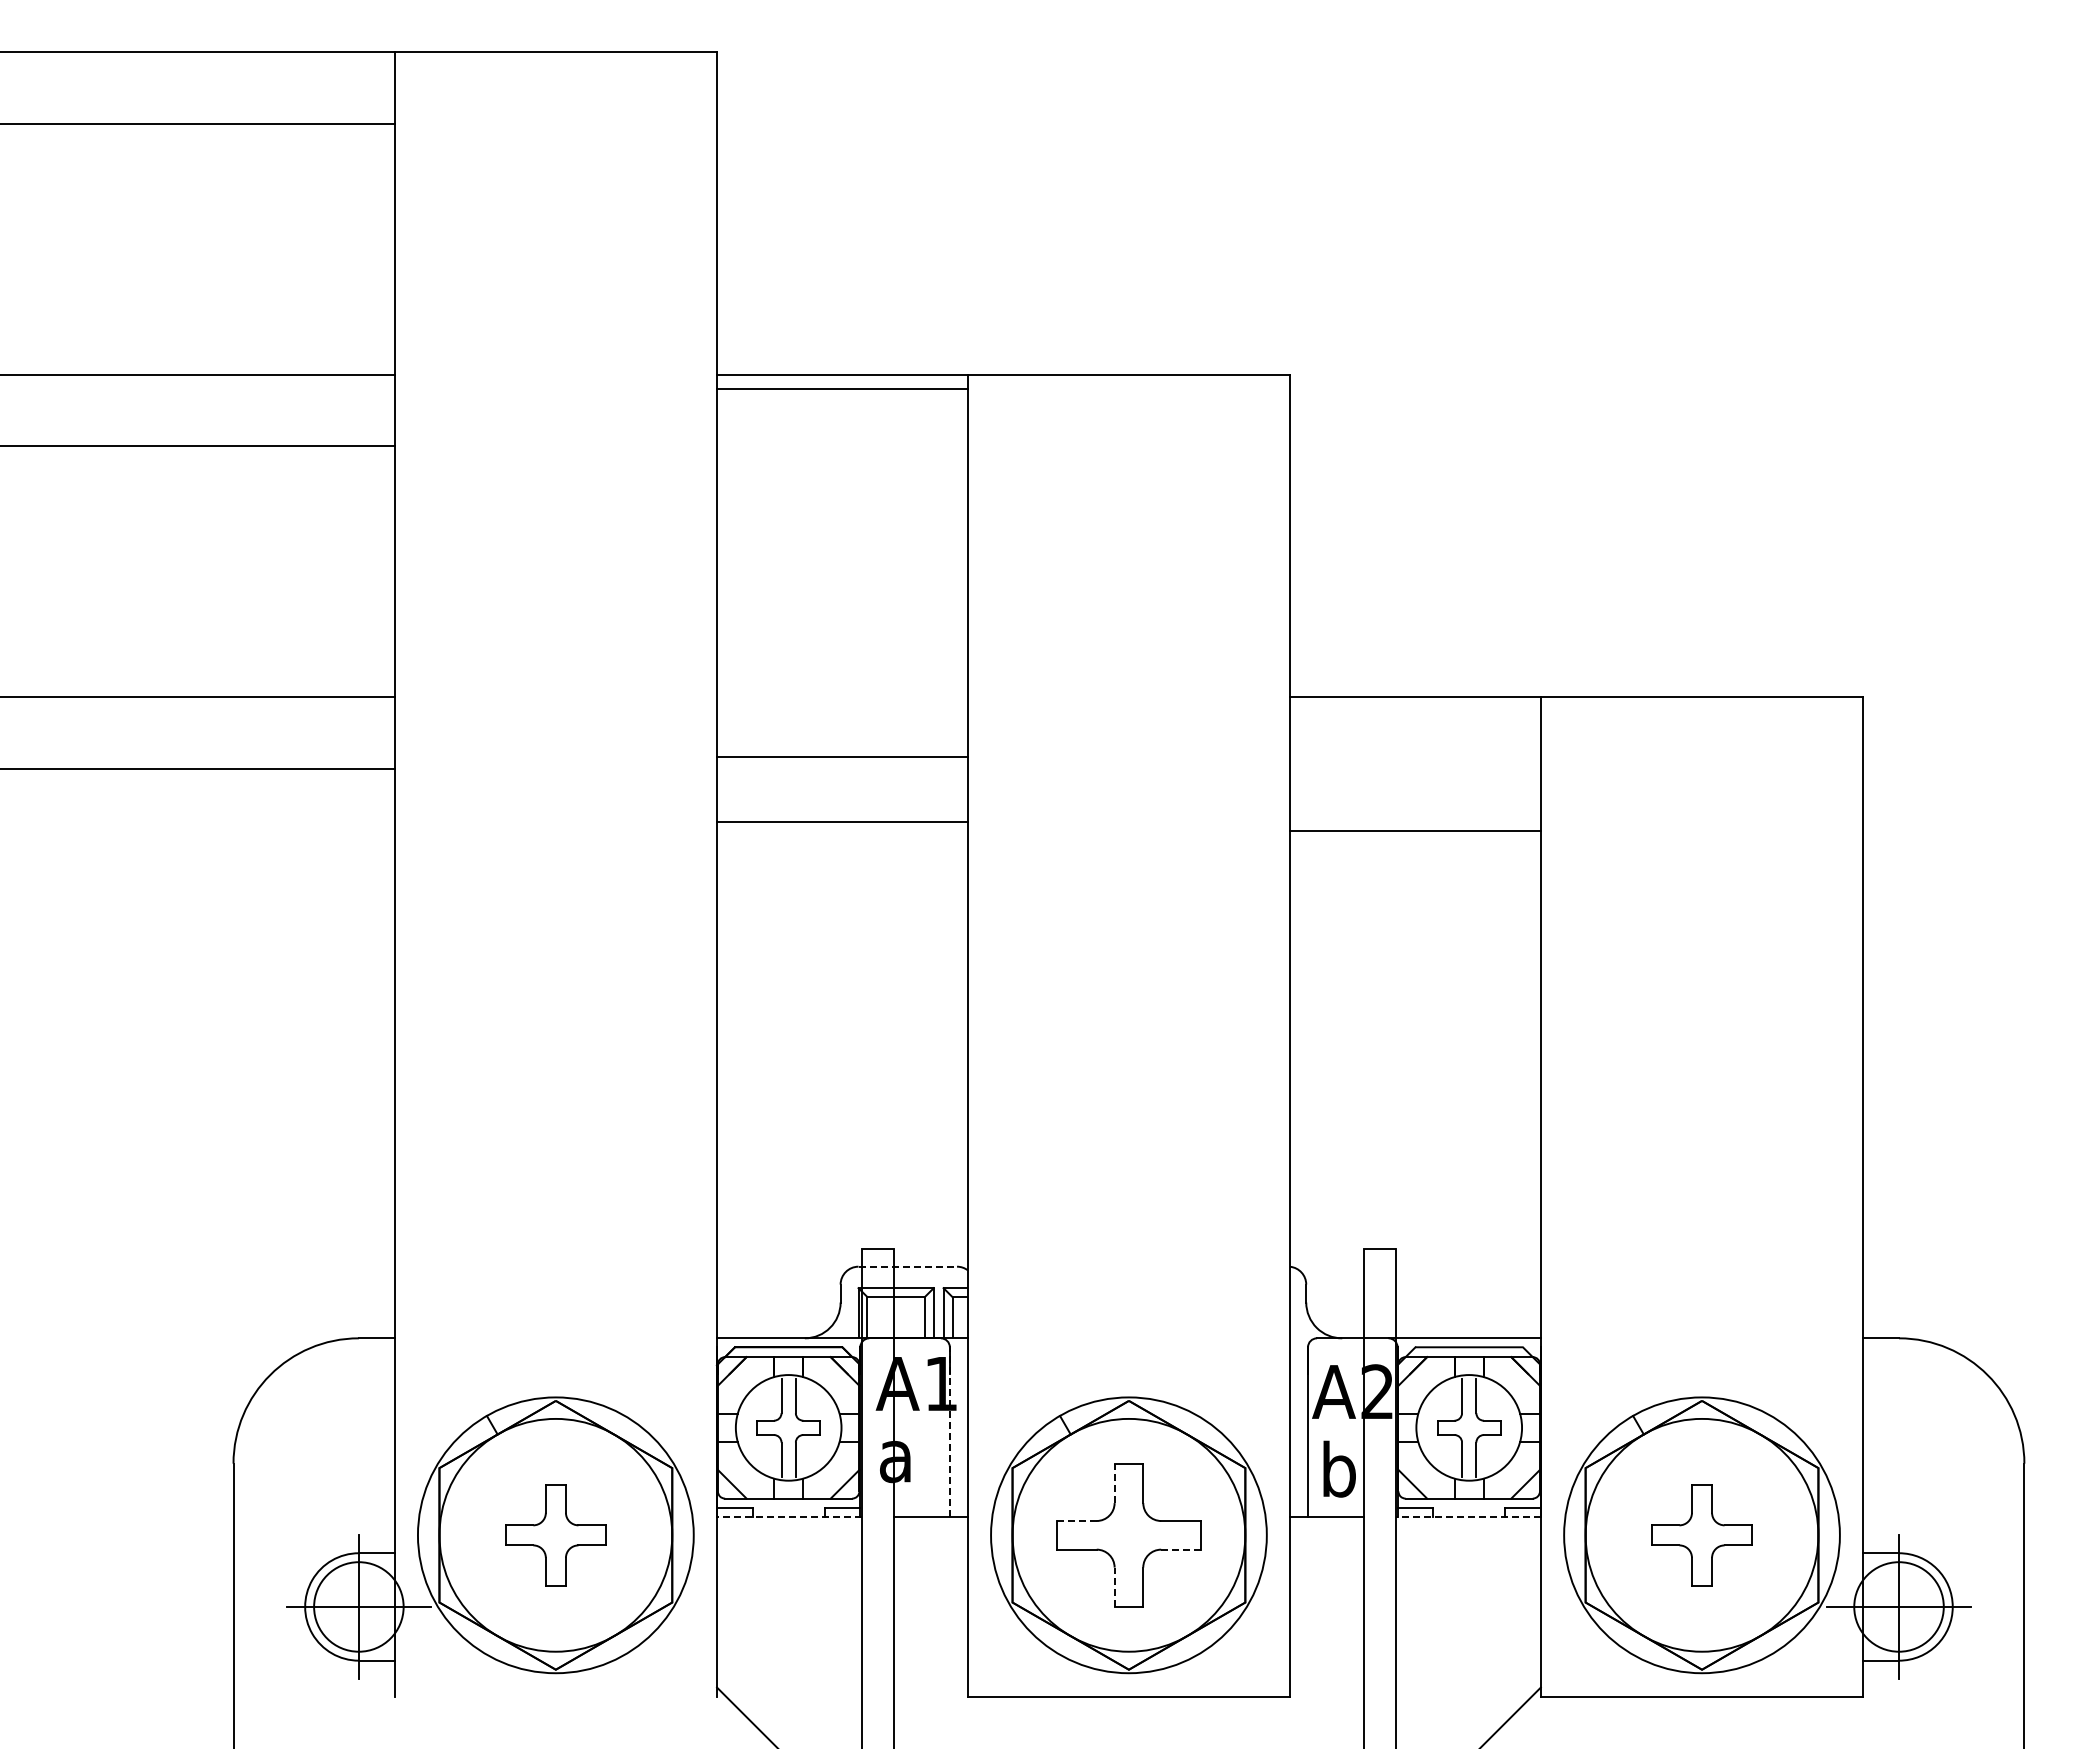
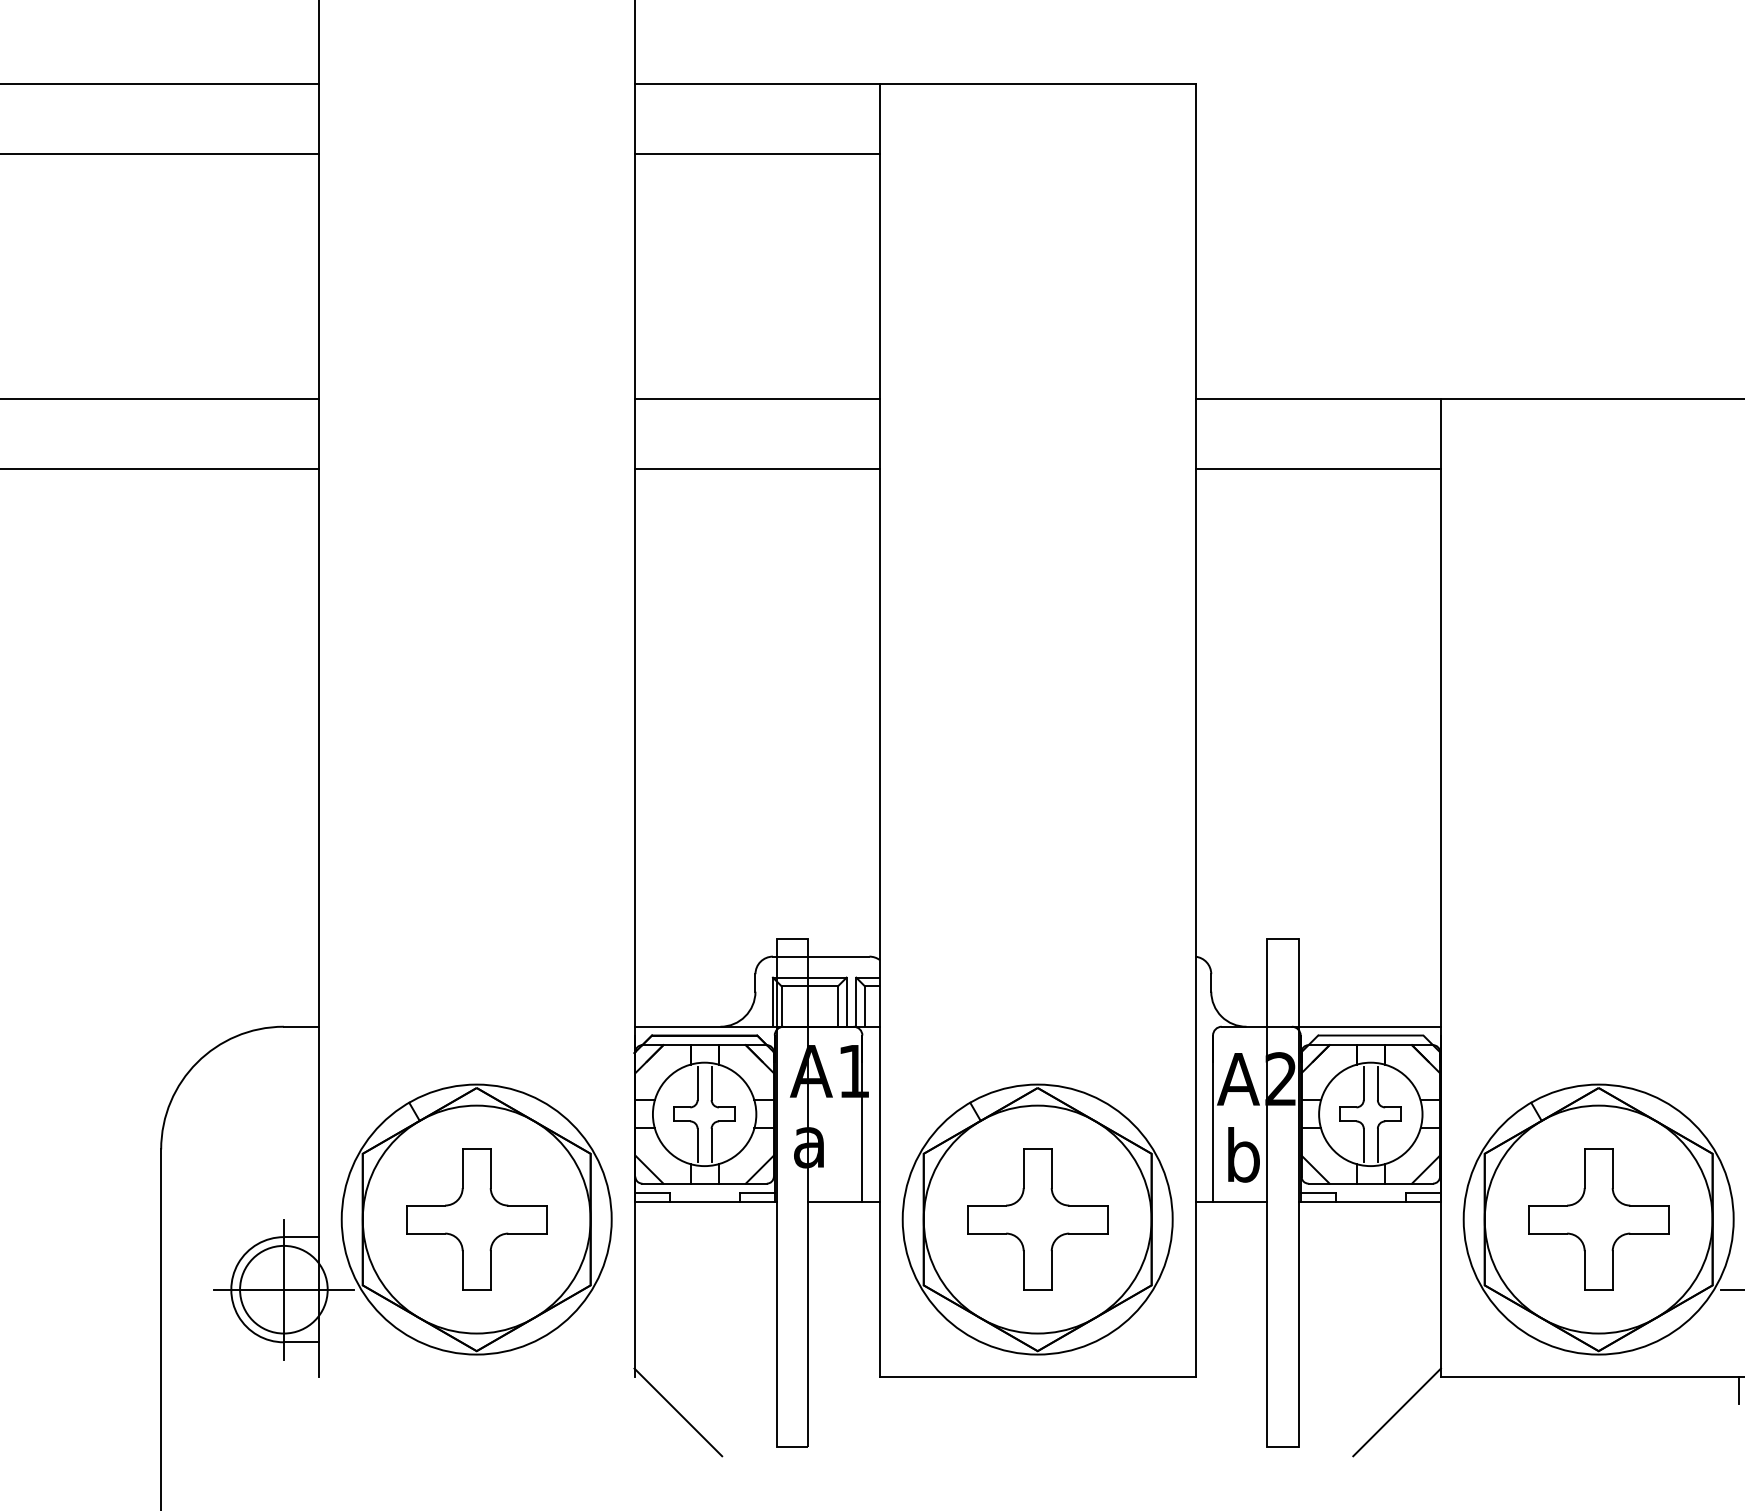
line: (842, 389) -> (757, 153), moved
line: (842, 757) -> (757, 399), moved
line: (842, 821) -> (757, 468), moved
line: (1415, 830) -> (1318, 468), moved
line: (908, 1266) -> (821, 956), dashed -> solid
line: (949, 1431) -> (862, 1117), dashed -> solid
line: (1114, 1483) -> (1023, 1168), dashed -> solid
line: (789, 1517) -> (705, 1202), dashed -> solid
line: (1468, 1517) -> (1370, 1202), dashed -> solid
line: (1077, 1521) -> (987, 1206), dashed -> solid
part: (555, 1535) -> (476, 1219), size x1.43
part: (1701, 1535) -> (1598, 1219), size x1.43
line: (1180, 1549) -> (1088, 1233), dashed -> solid
line: (1114, 1587) -> (1023, 1270), dashed -> solid
line: (1845, 1709) -> (1739, 1390), added

